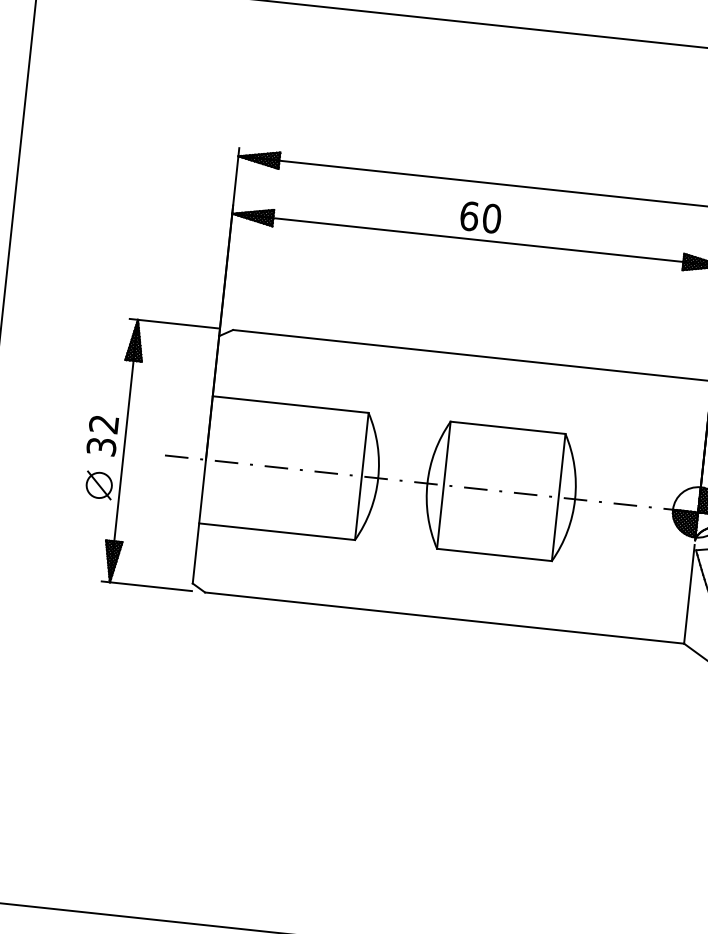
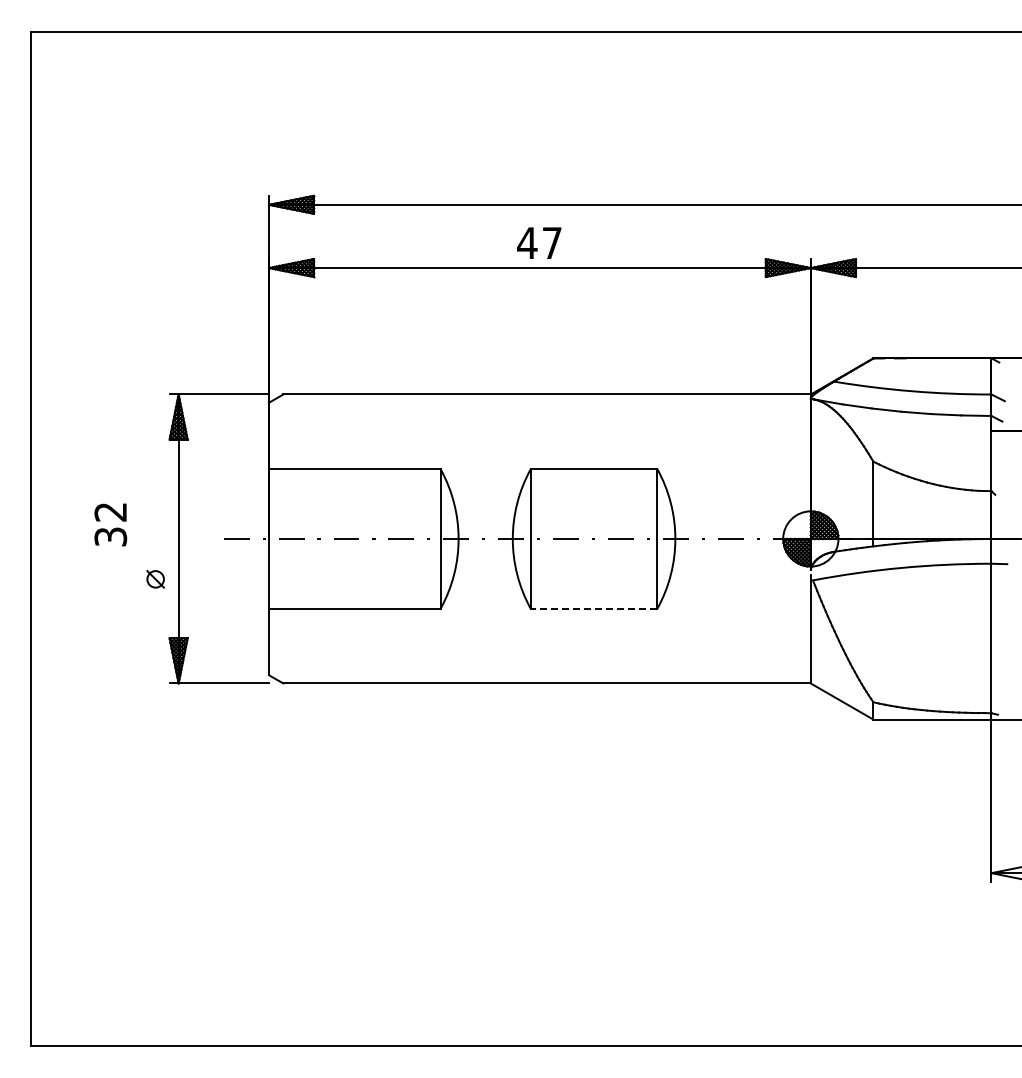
text: (480, 216) -> (539, 242), 60 -> 47
text: (102, 435) -> (110, 524), moved
part: (99, 485) -> (155, 579), size x0.6
line: (493, 554) -> (593, 608), solid -> dashed

